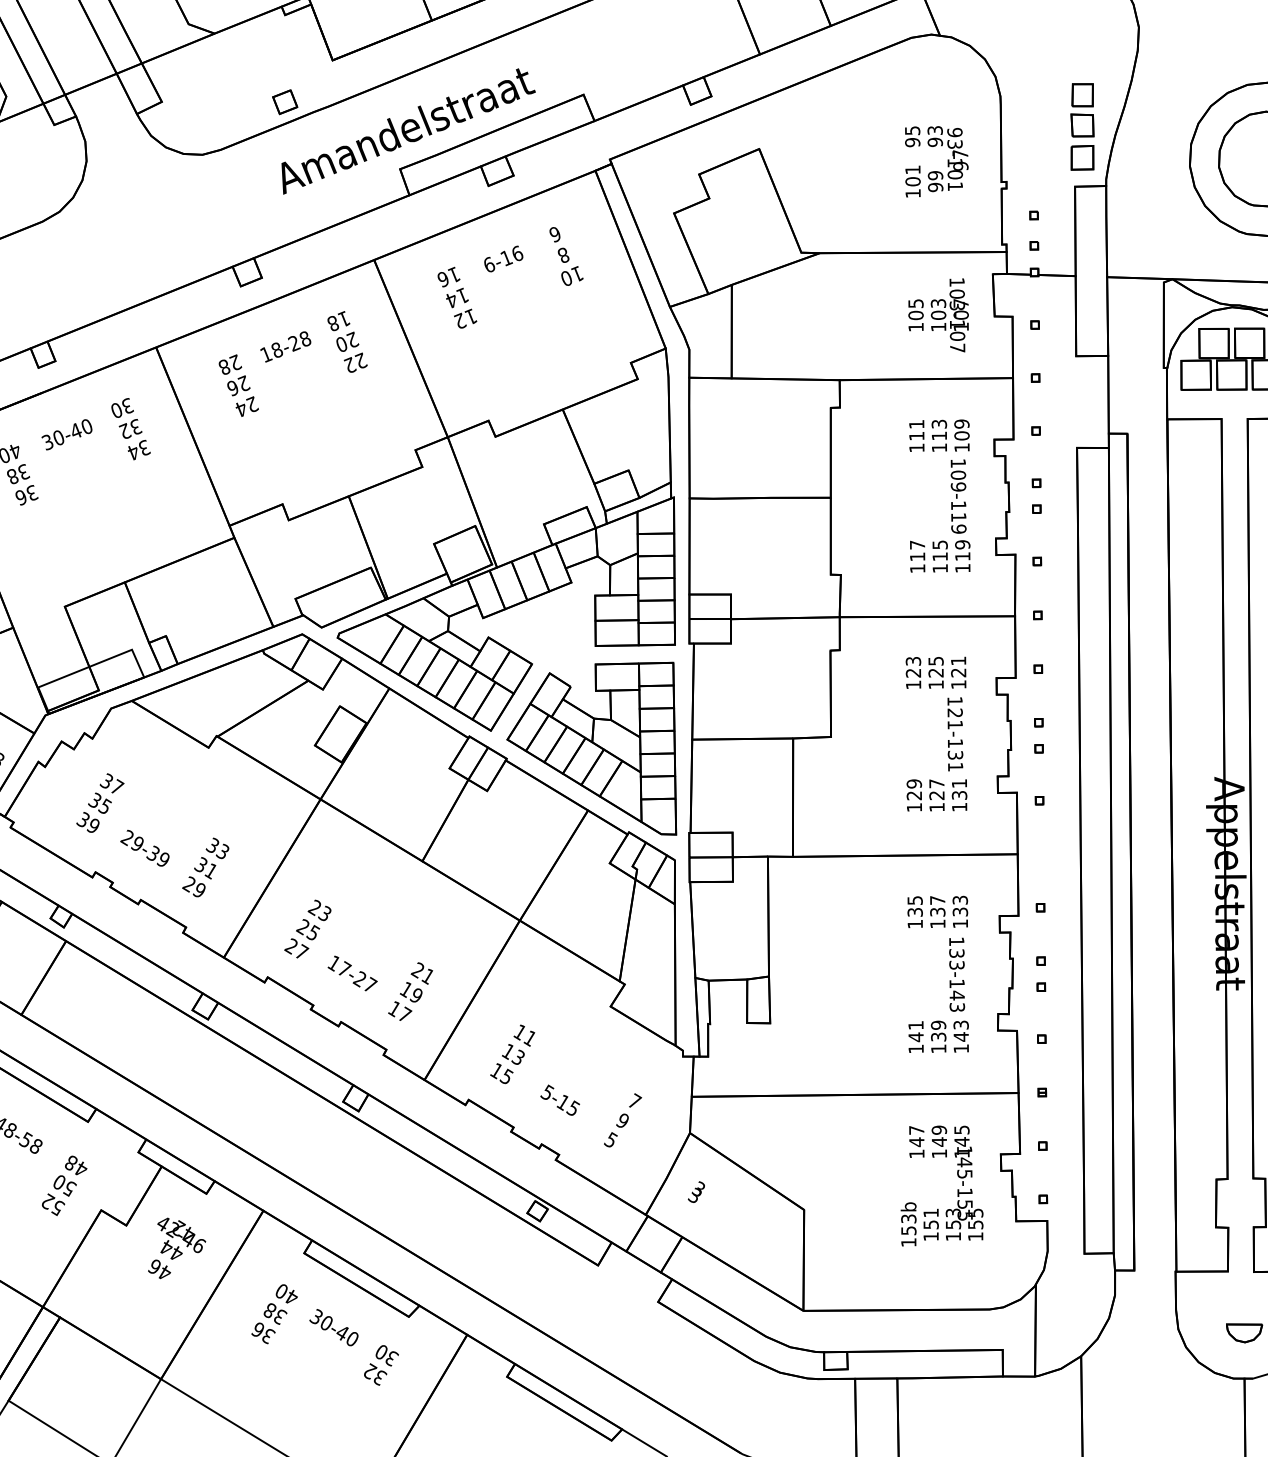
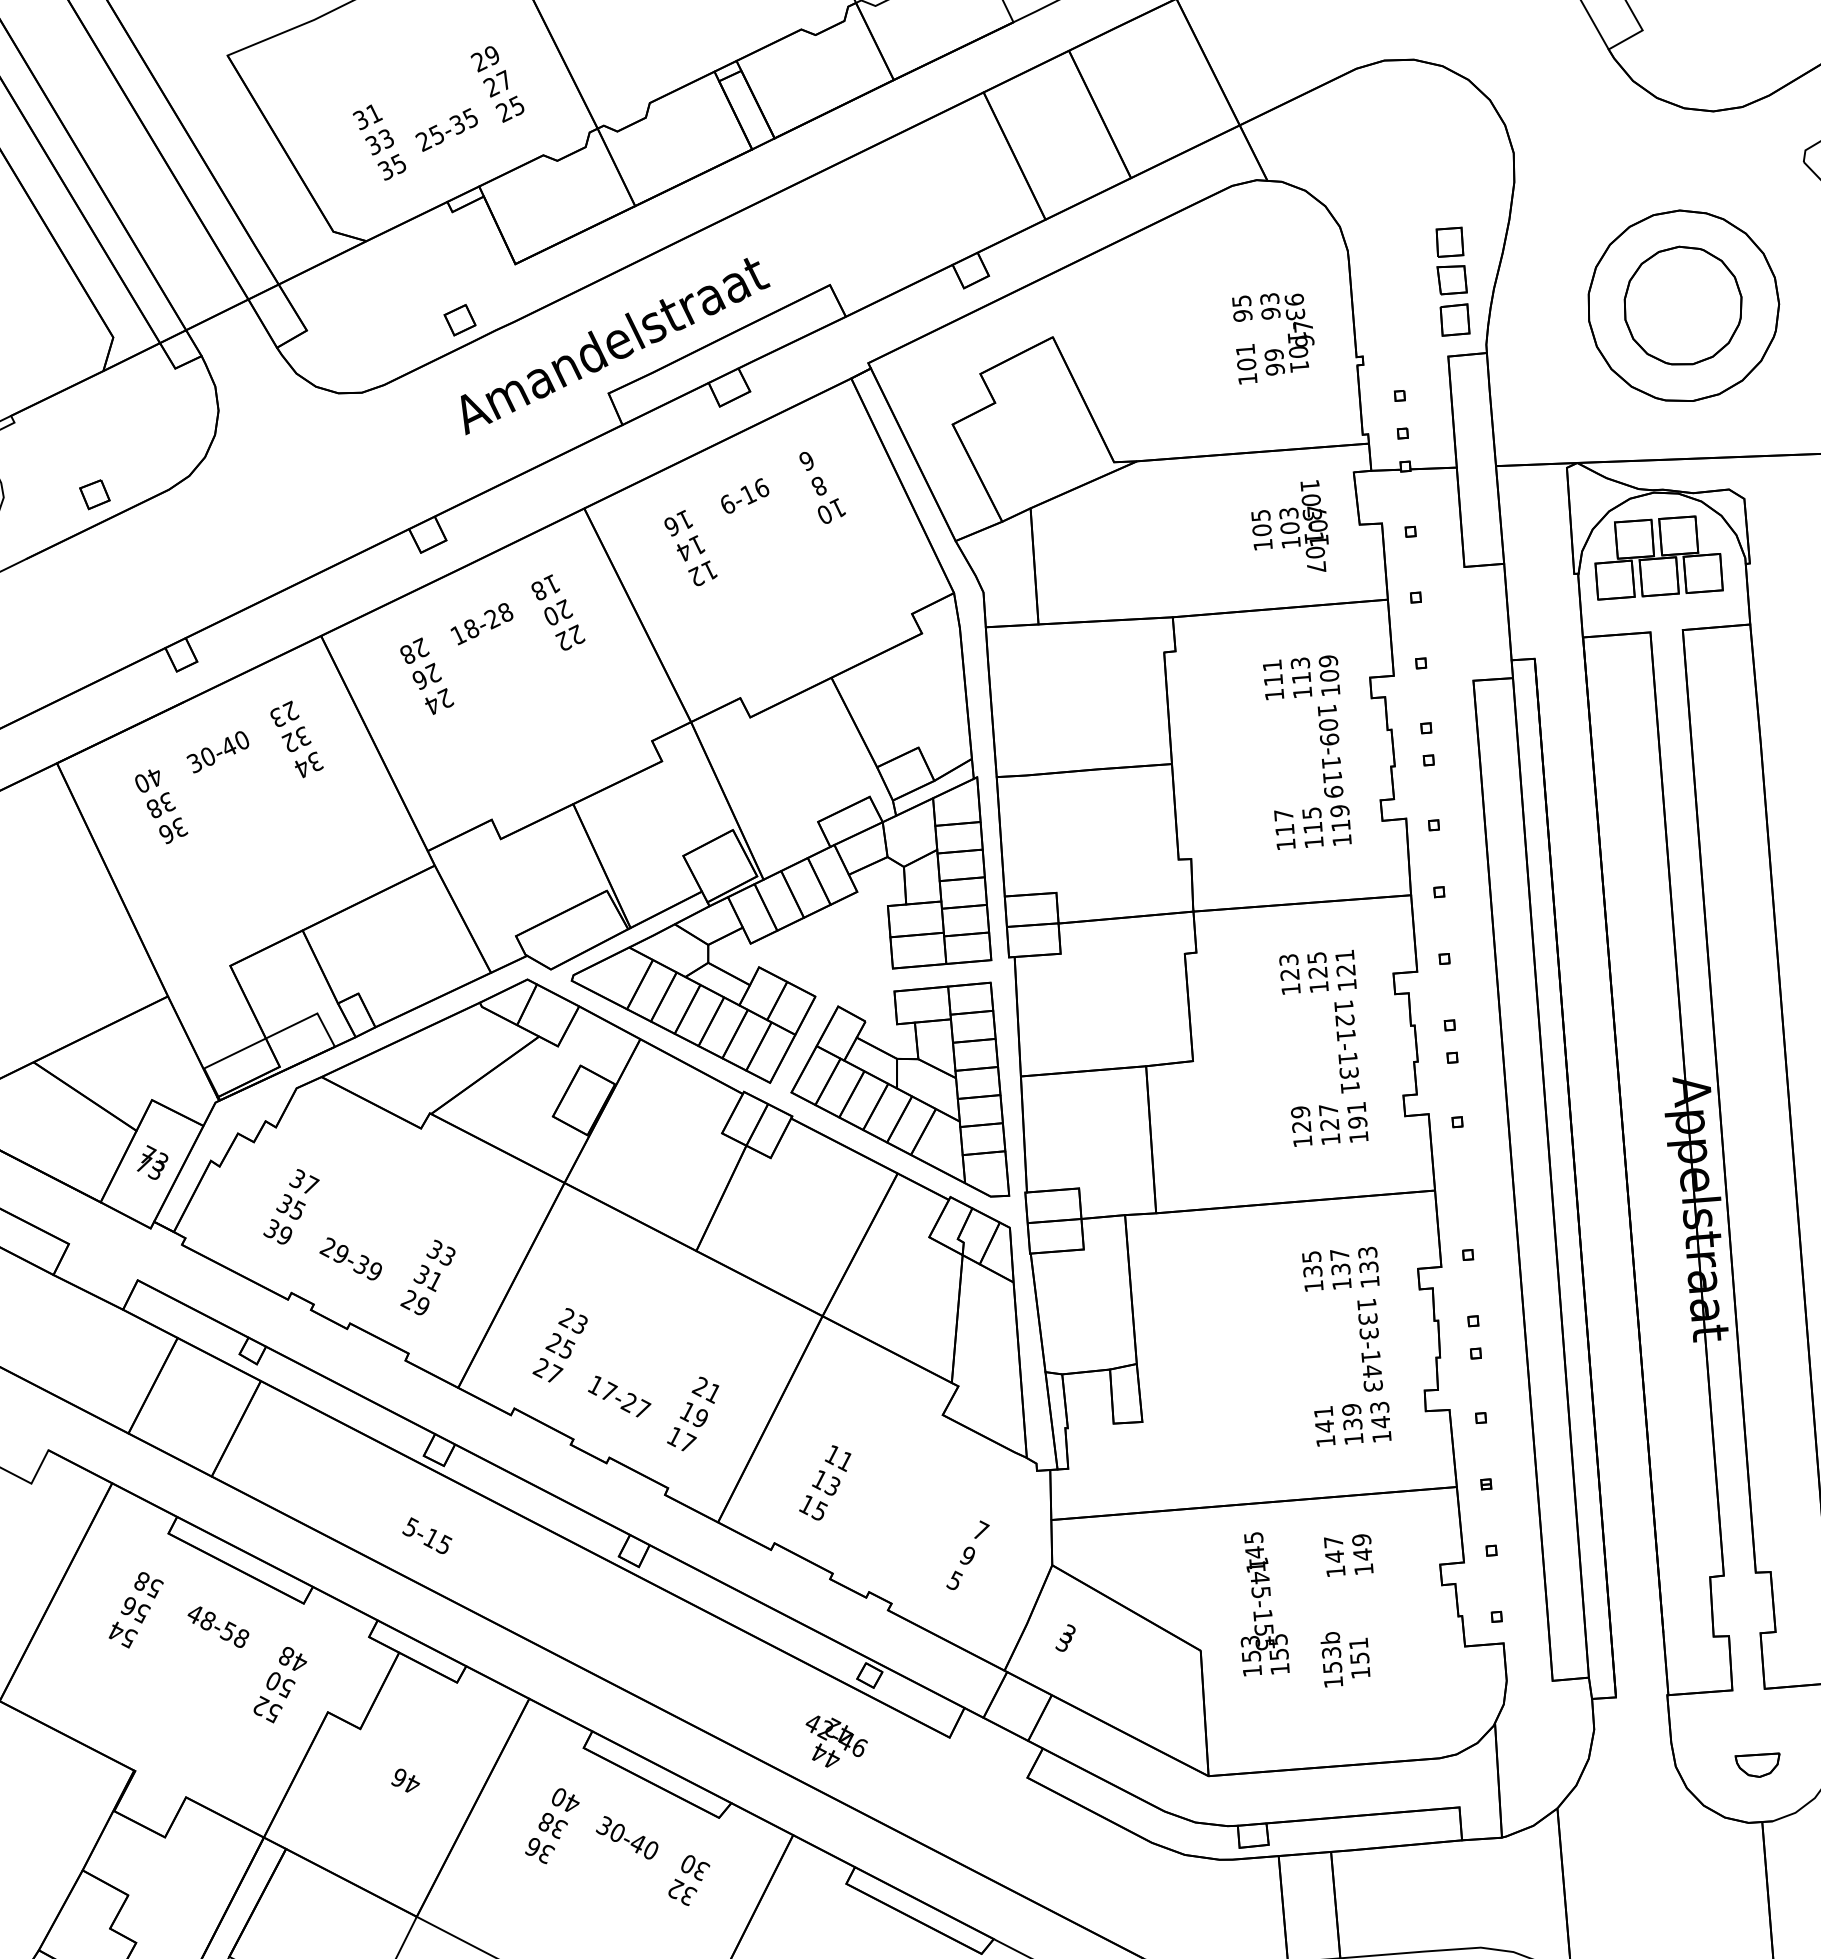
text: (122, 407) -> (284, 713), 30 -> 23
text: (959, 795) -> (1357, 1122), 131 -> 191
text: (560, 1100) -> (427, 1535), moved
text: (966, 1184) -> (1264, 1604), moved
text: (181, 1239) -> (836, 1741), moved

